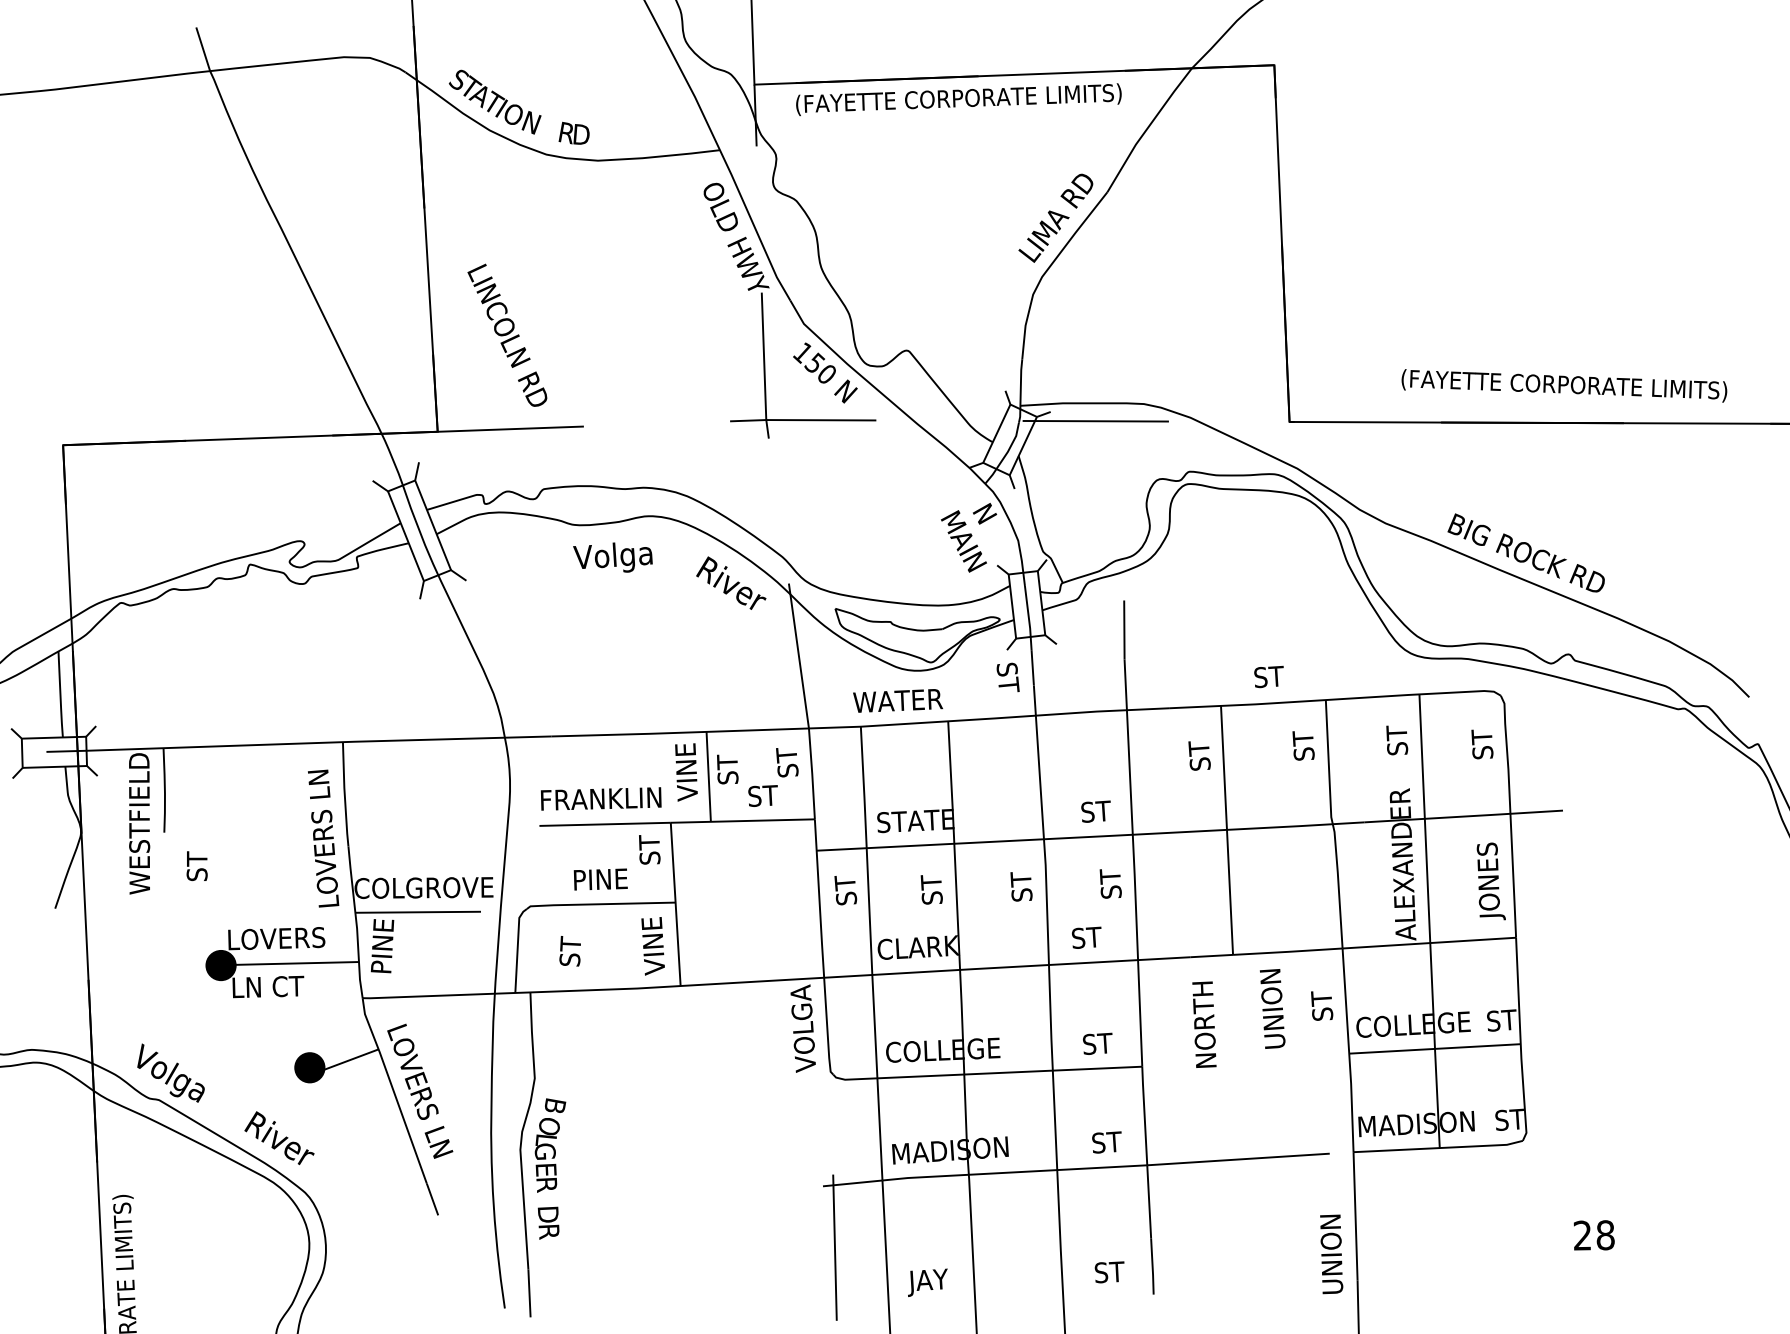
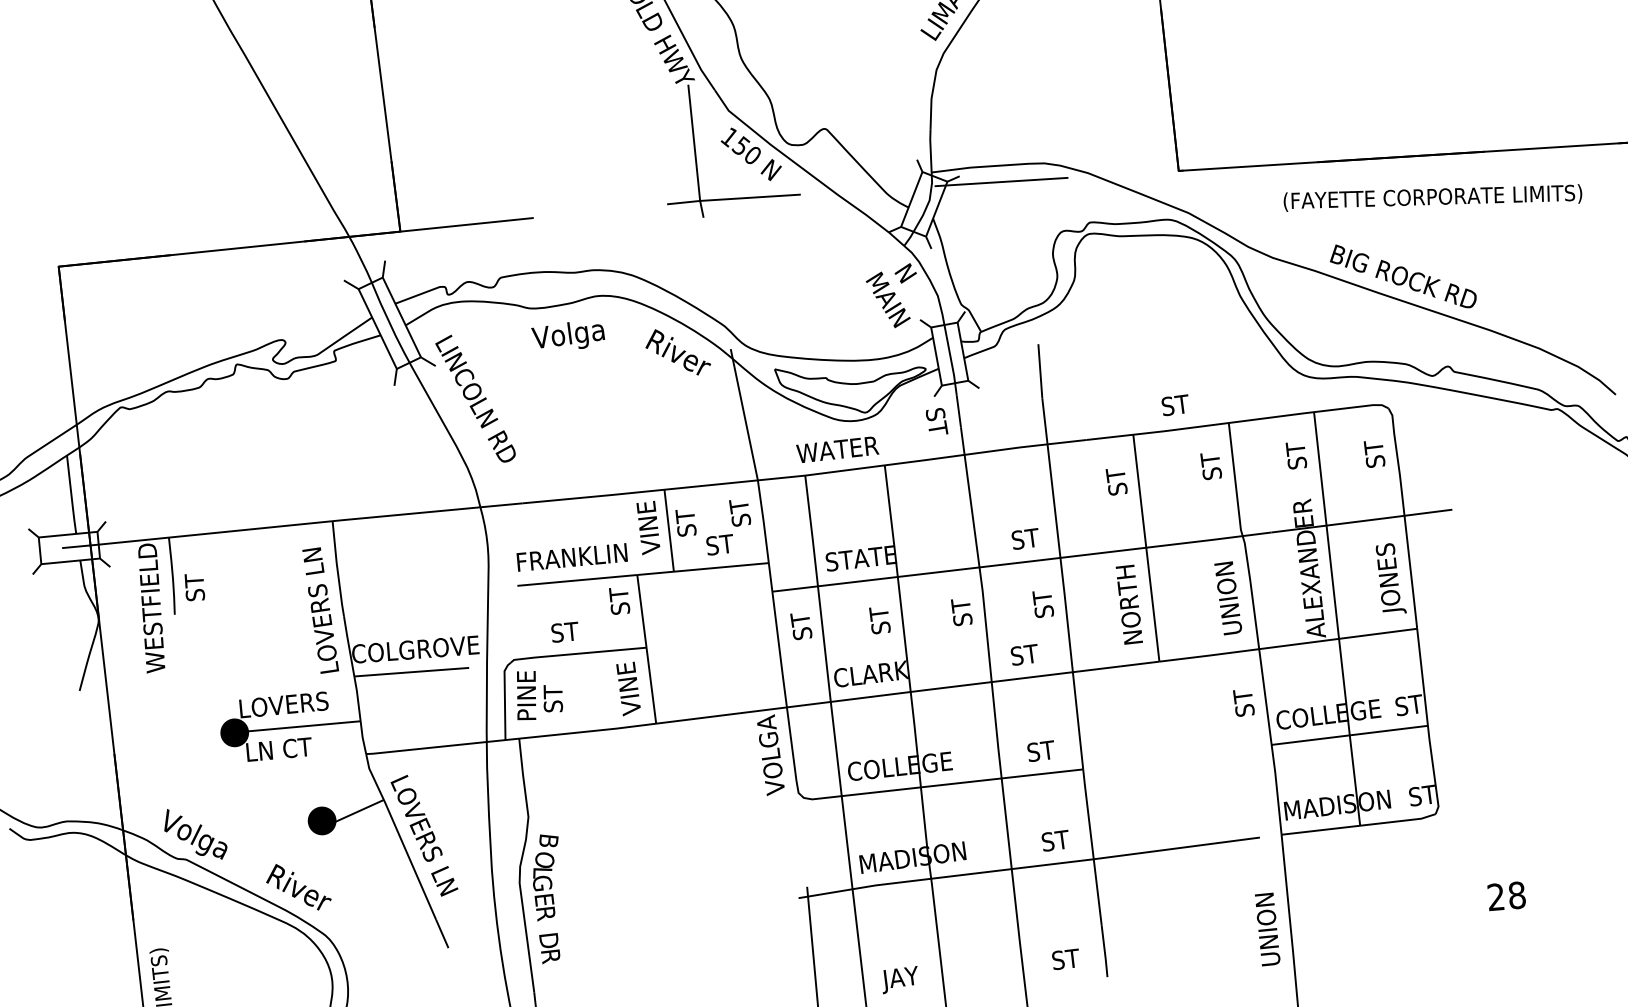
text: (507, 334) -> (475, 398), moved
text: (1564, 385) -> (1433, 197), moved
text: (196, 866) -> (194, 587), moved
text: (600, 879) -> (576, 631), PINE -> ST
text: (382, 946) -> (526, 695), moved
text: (1272, 1008) -> (1228, 597), moved
text: (1204, 1024) -> (1129, 604), moved

